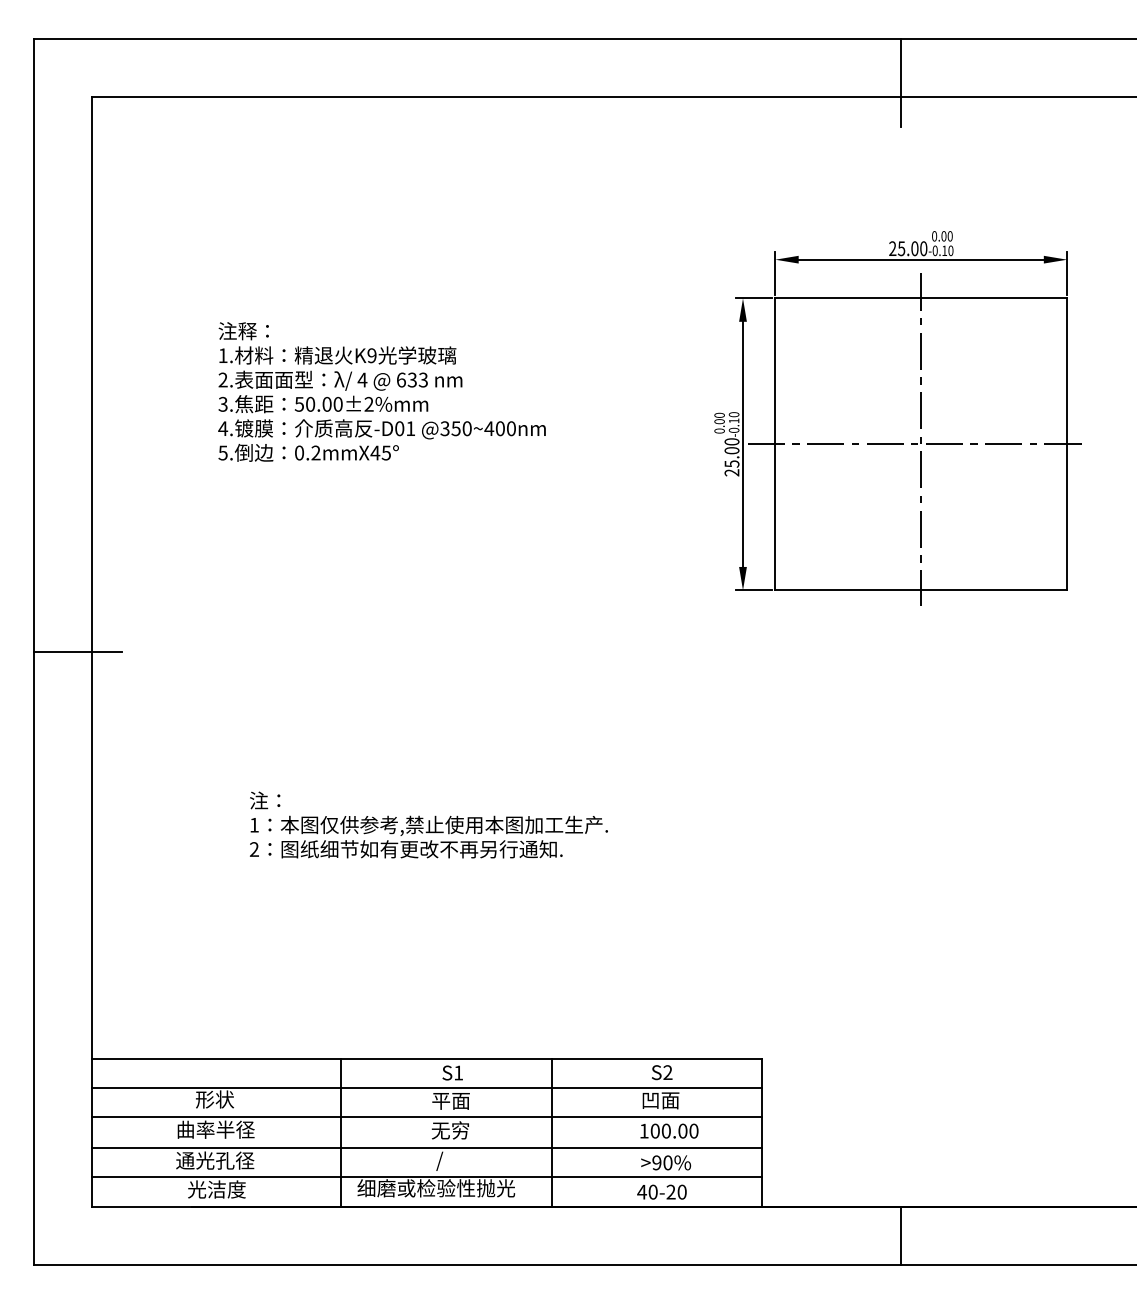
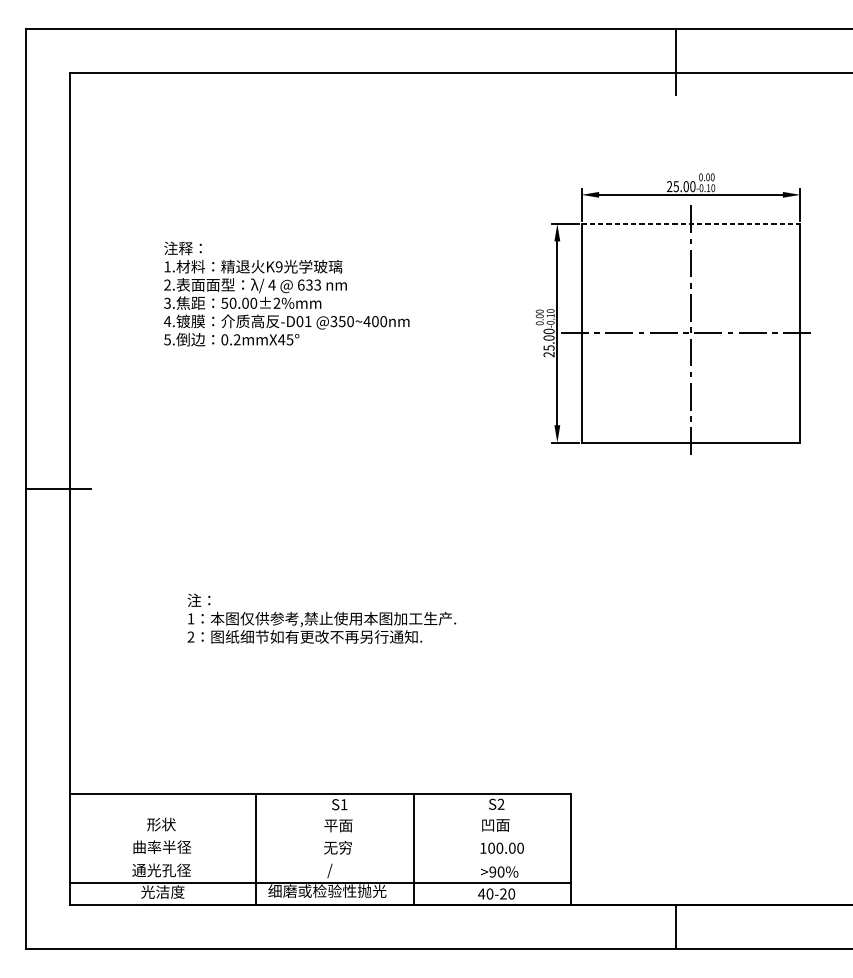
line: (921, 298) -> (691, 223), solid -> dashed
line: (426, 1087) -> (320, 815), removed
line: (426, 1116) -> (320, 837), removed
line: (426, 1148) -> (320, 861), removed

